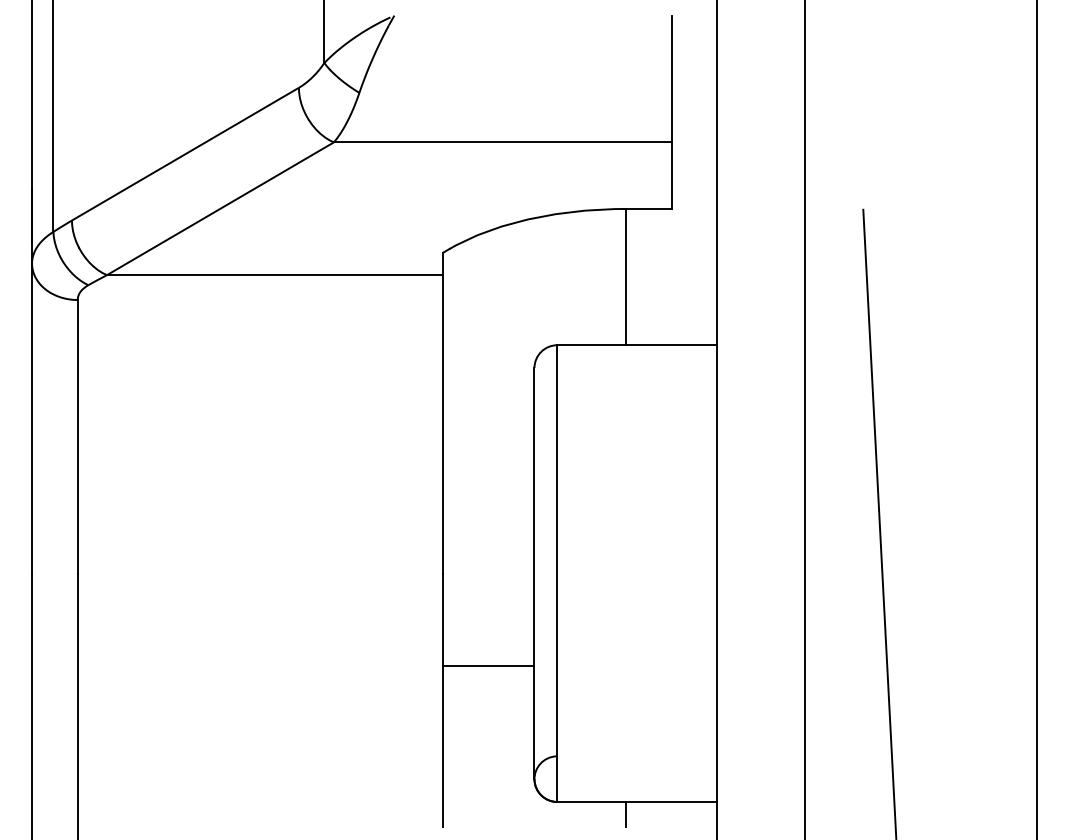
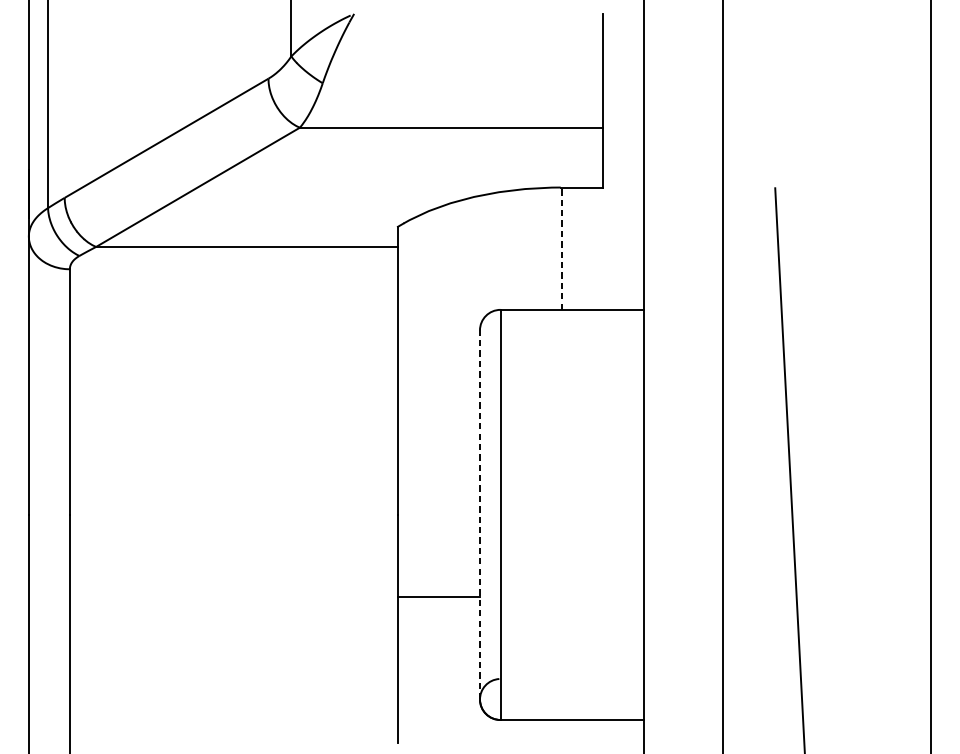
line: (625, 276) -> (561, 248), solid -> dashed
line: (534, 573) -> (480, 514), solid -> dashed
line: (625, 814) -> (561, 731), removed

